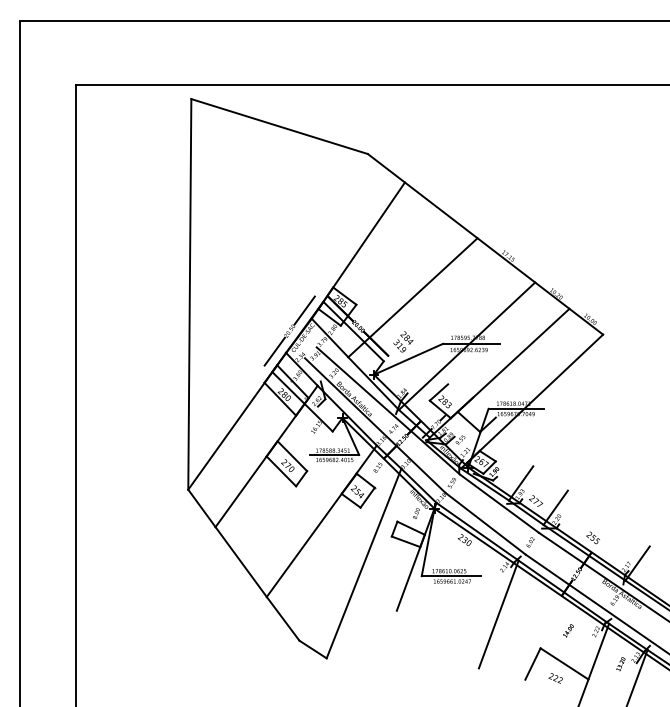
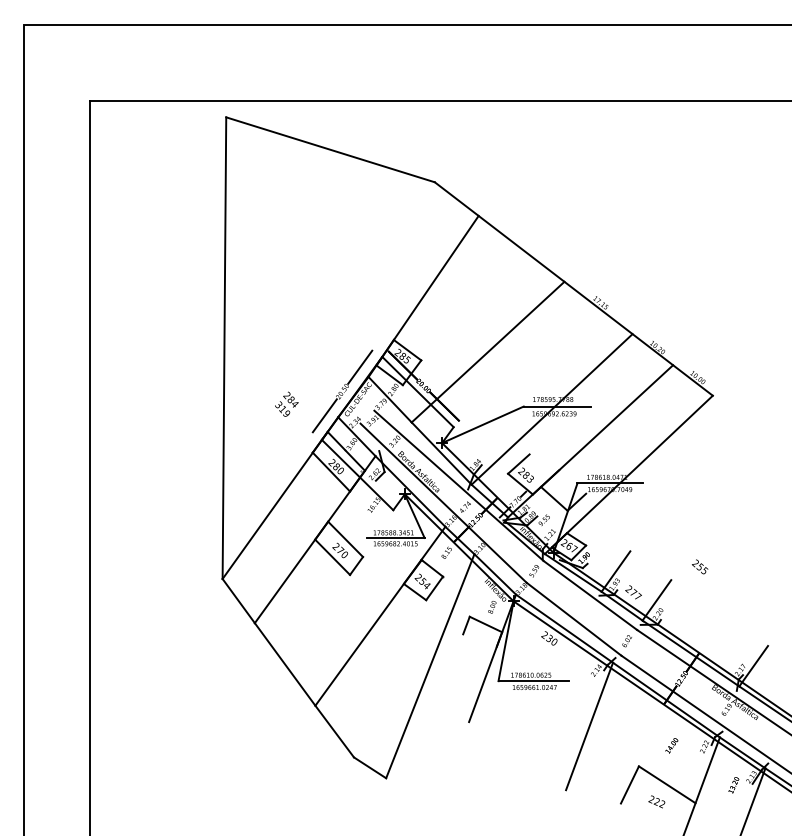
text: (403, 341) -> (286, 403), moved
text: (593, 537) -> (700, 566), moved
line: (405, 541) -> (479, 640), removed

